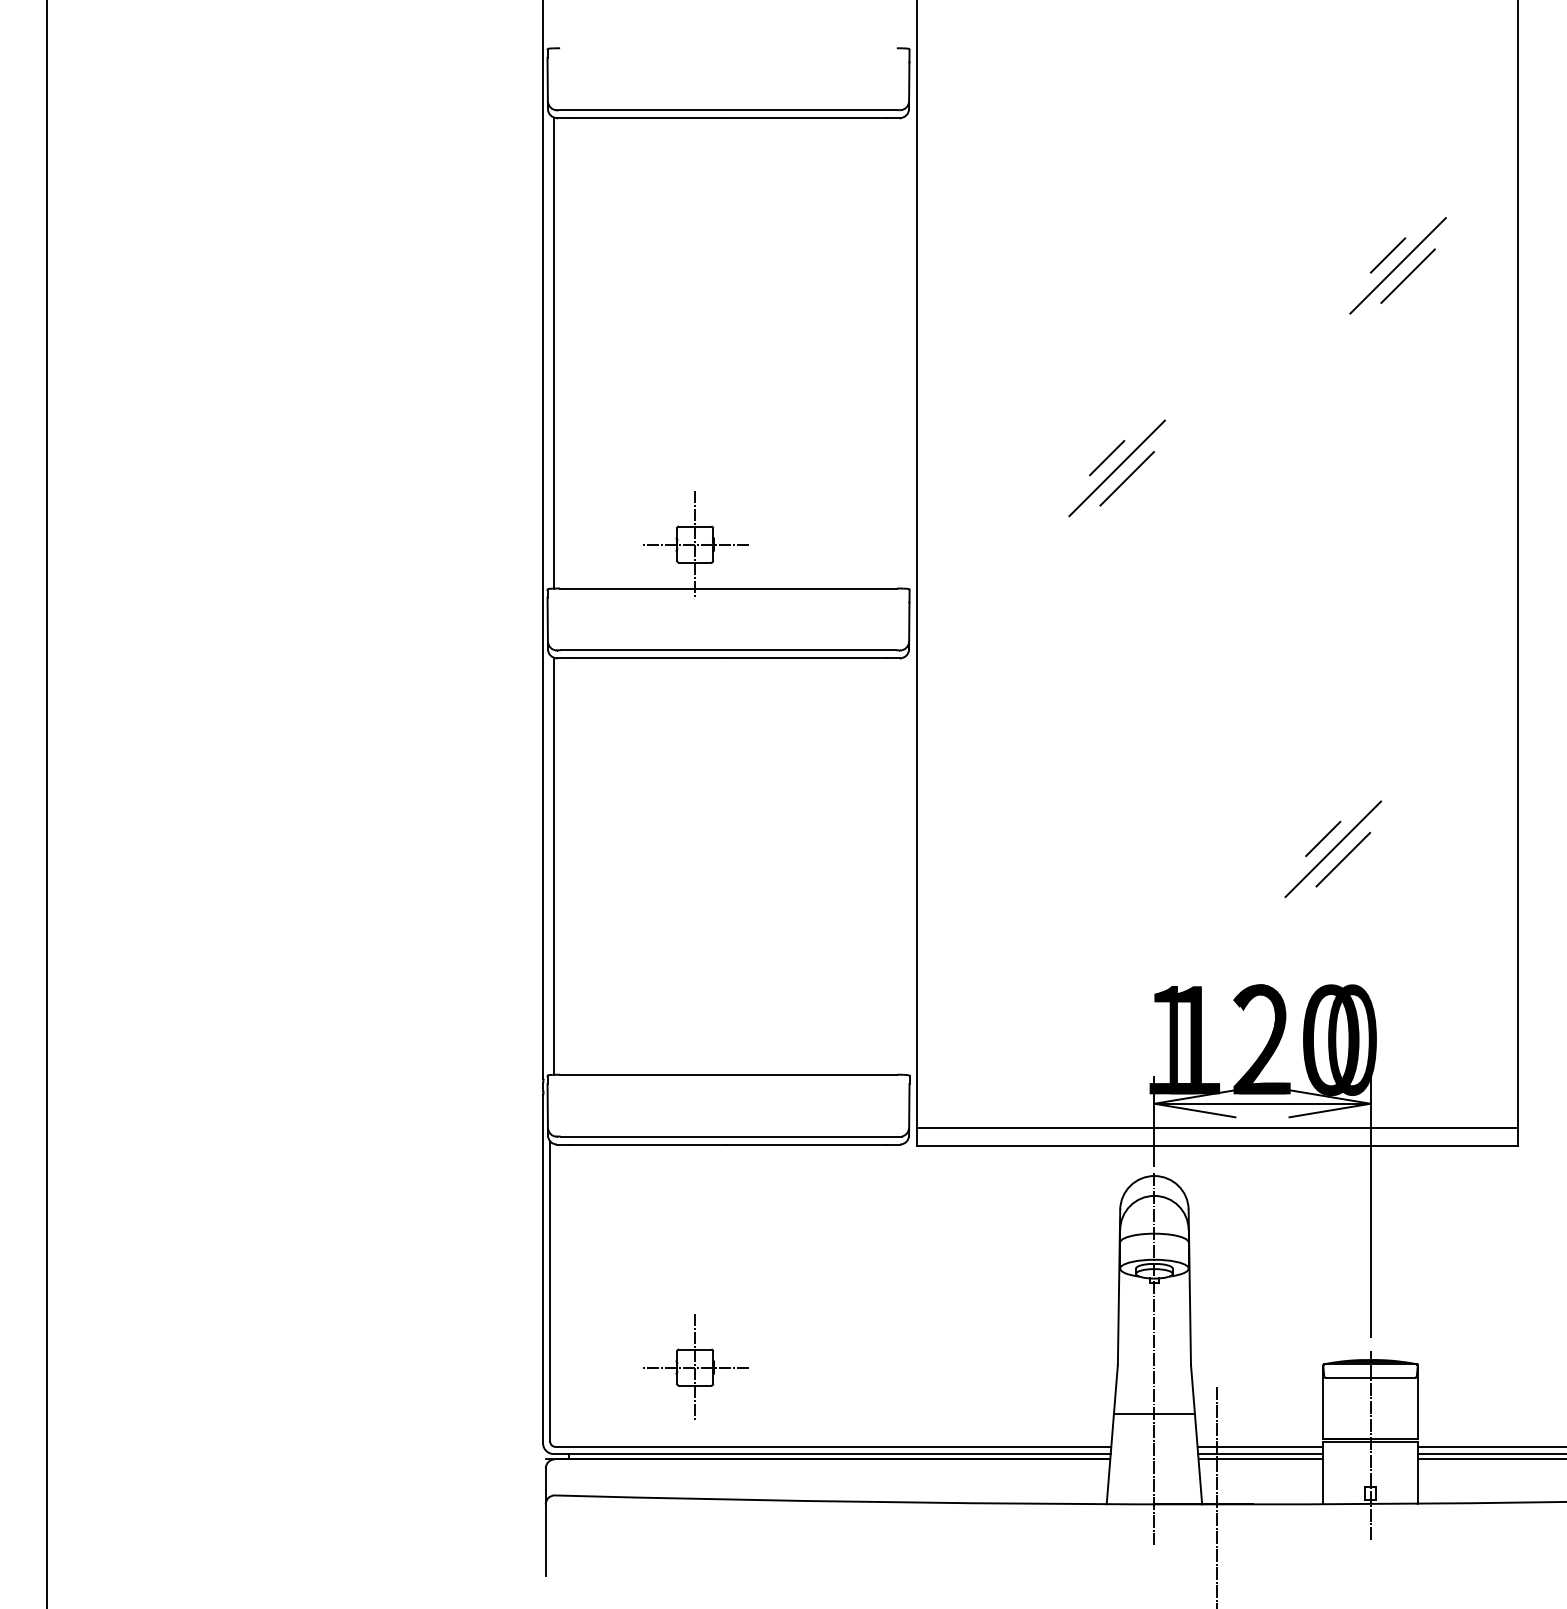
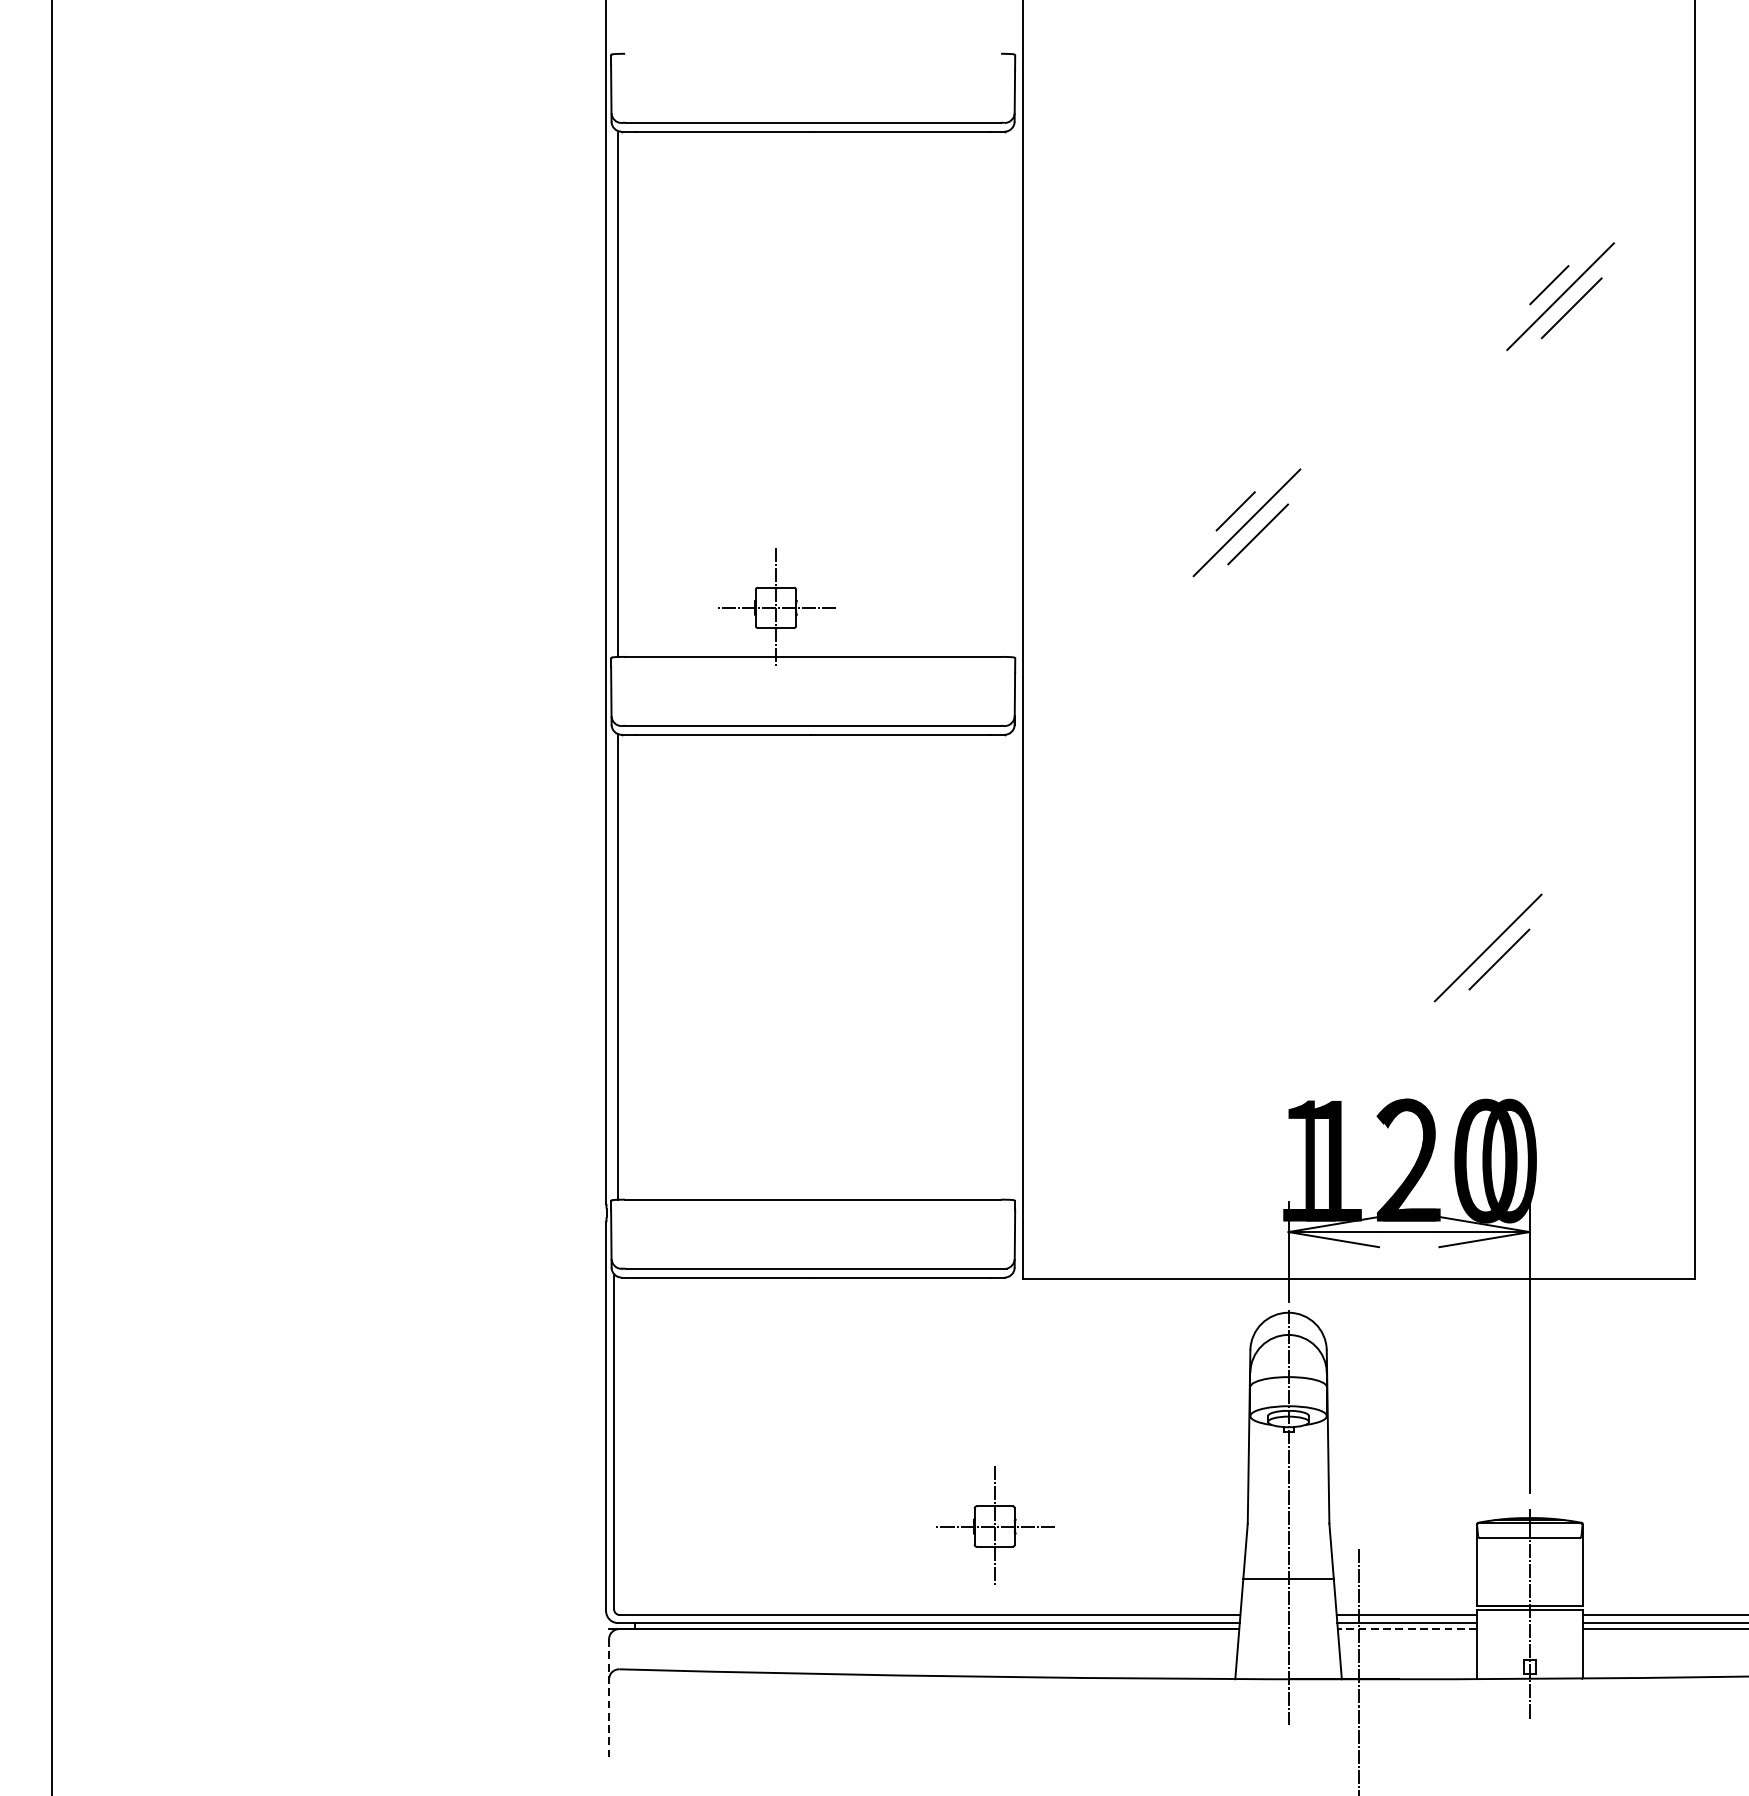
line: (1323, 838) -> (1477, 935), removed
line: (1217, 1128) -> (1358, 1259), removed
part: (695, 1366) -> (995, 1525), moved
line: (1260, 1459) -> (1406, 1629), solid -> dashed
line: (545, 1522) -> (608, 1699), solid -> dashed

